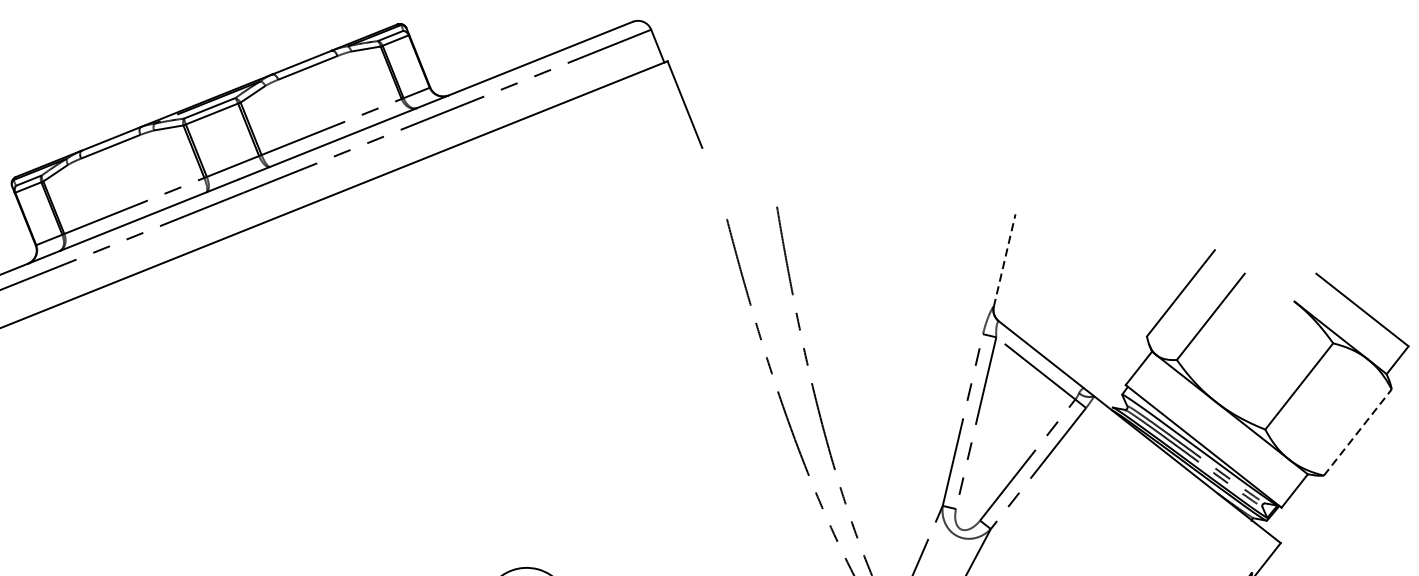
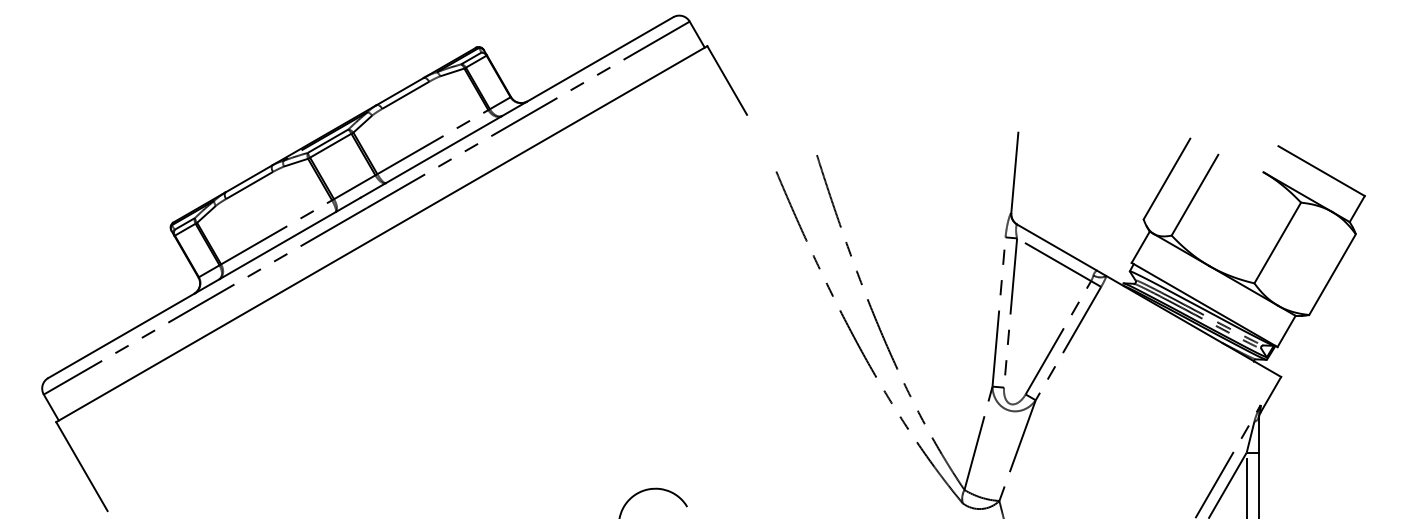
line: (1004, 260) -> (1014, 172), dashed -> solid
line: (1357, 432) -> (1332, 274), dashed -> solid

